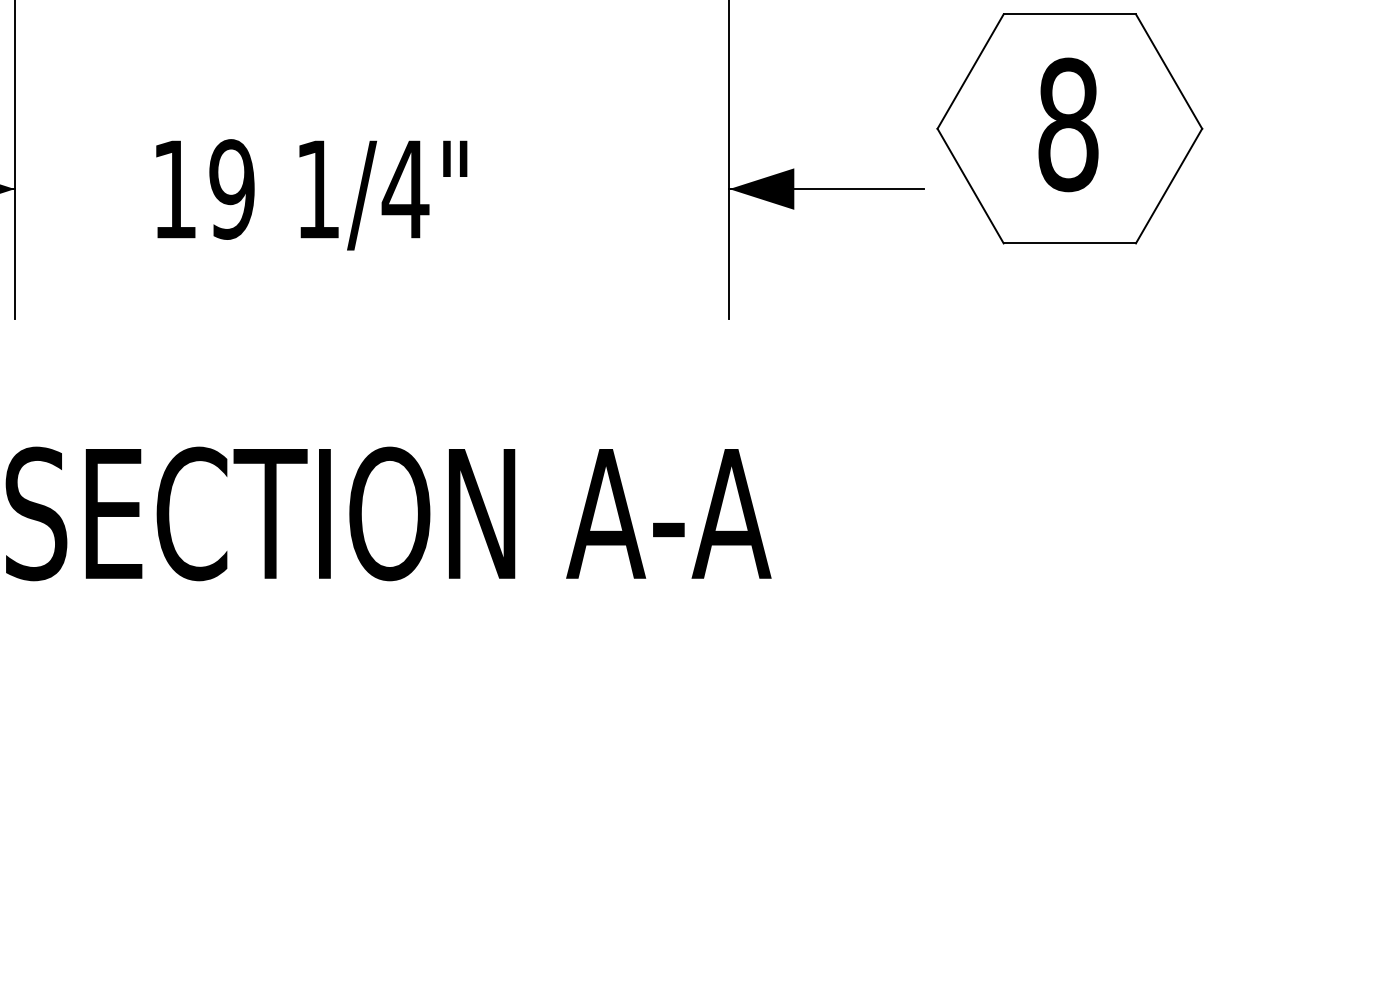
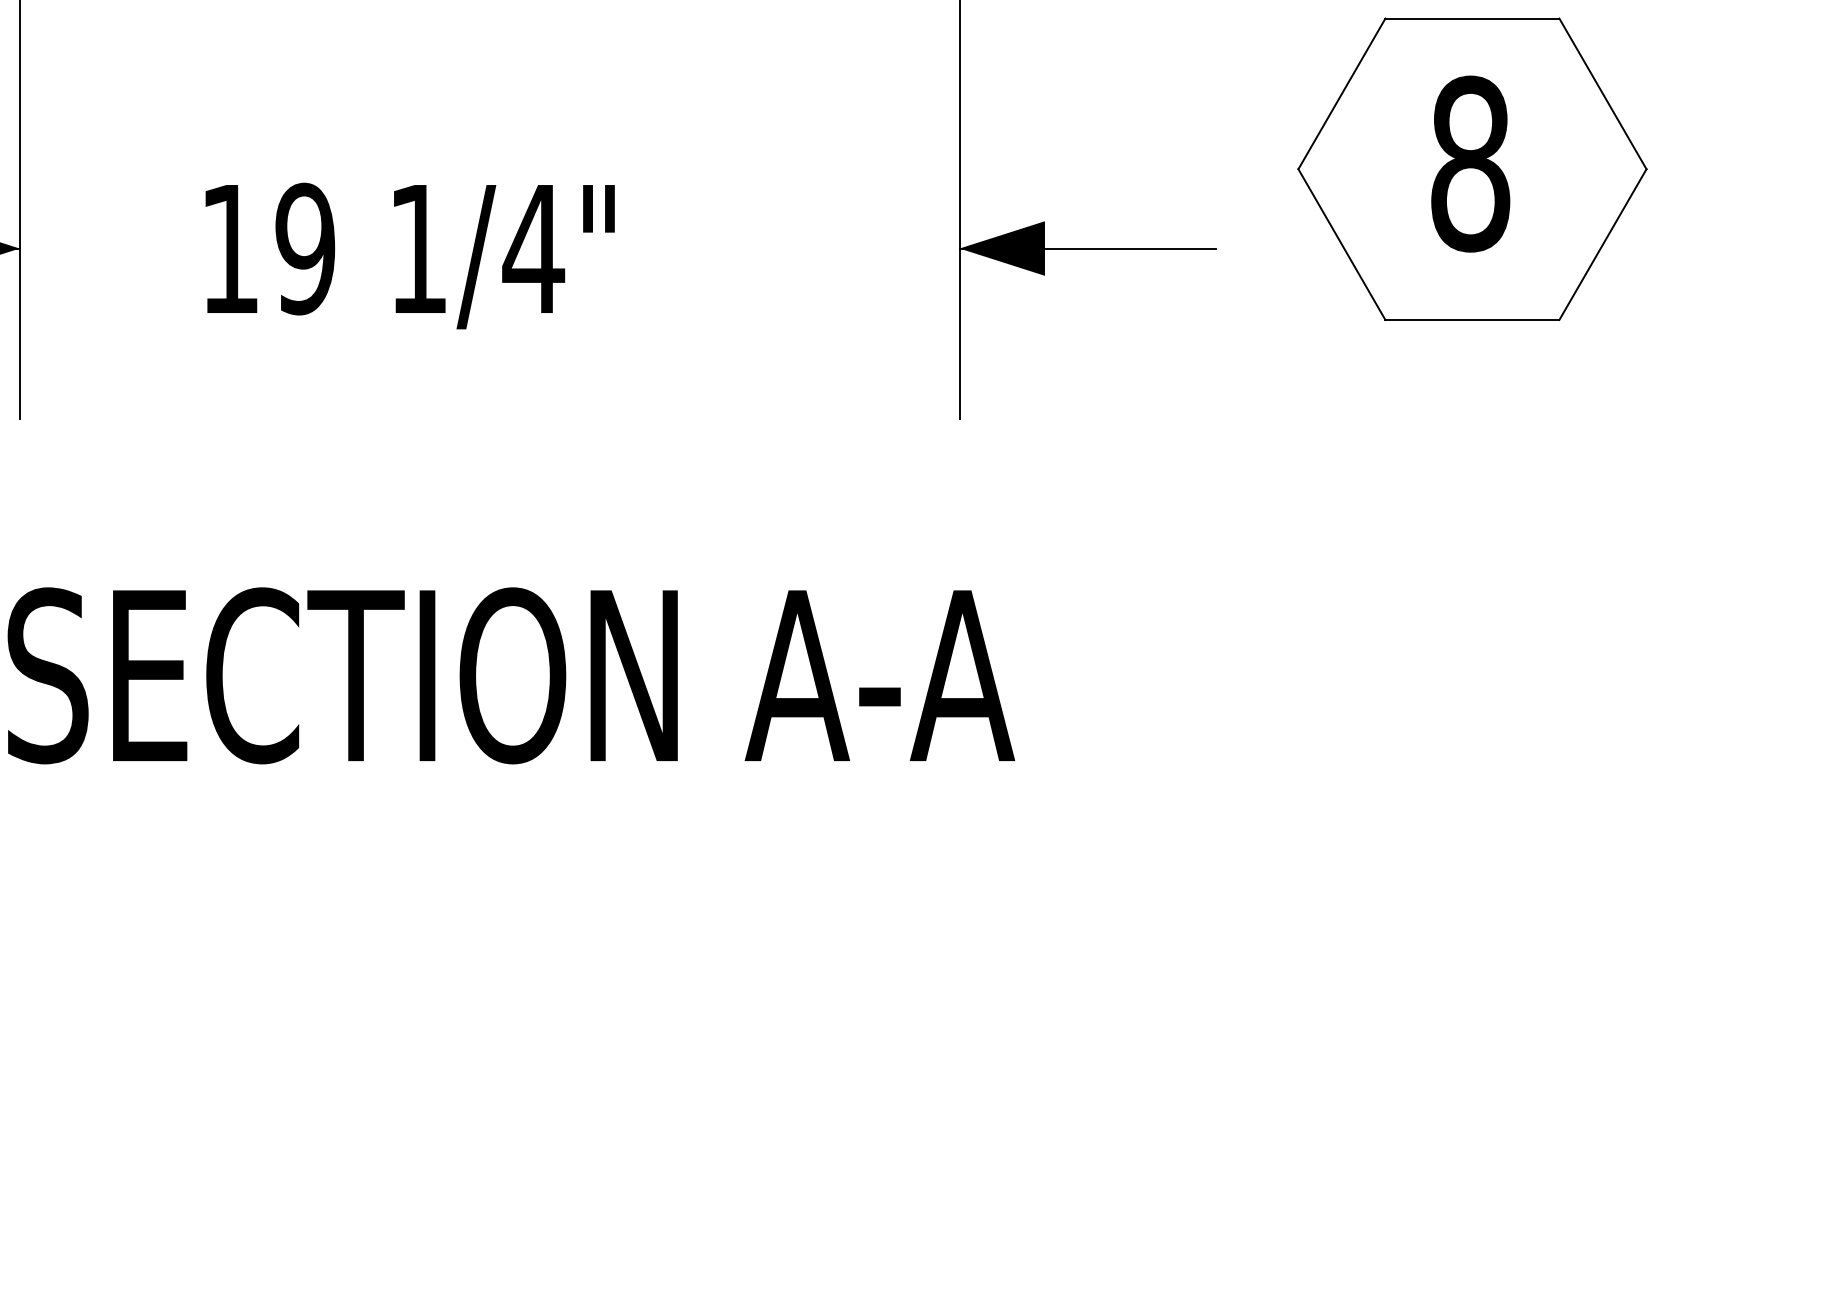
part: (1069, 128) -> (1472, 168), moved

